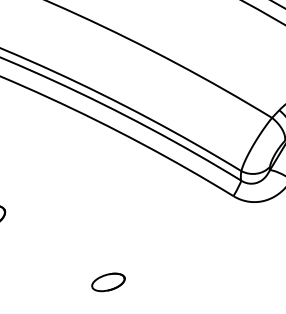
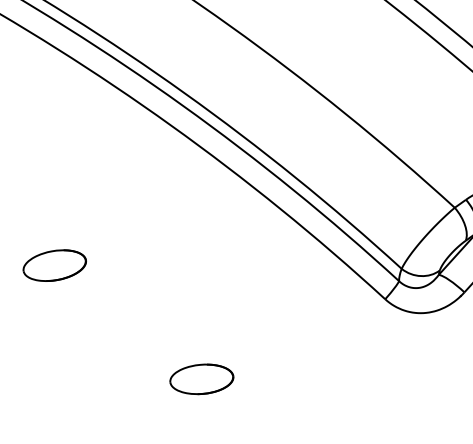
part: (108, 282) -> (201, 379), size x1.43

